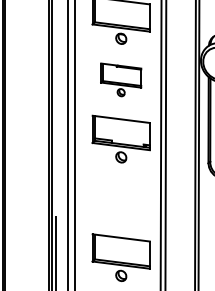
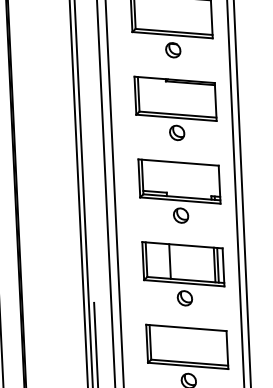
part: (120, 79) -> (174, 107), size x1.43
part: (120, 198) -> (182, 273), added

